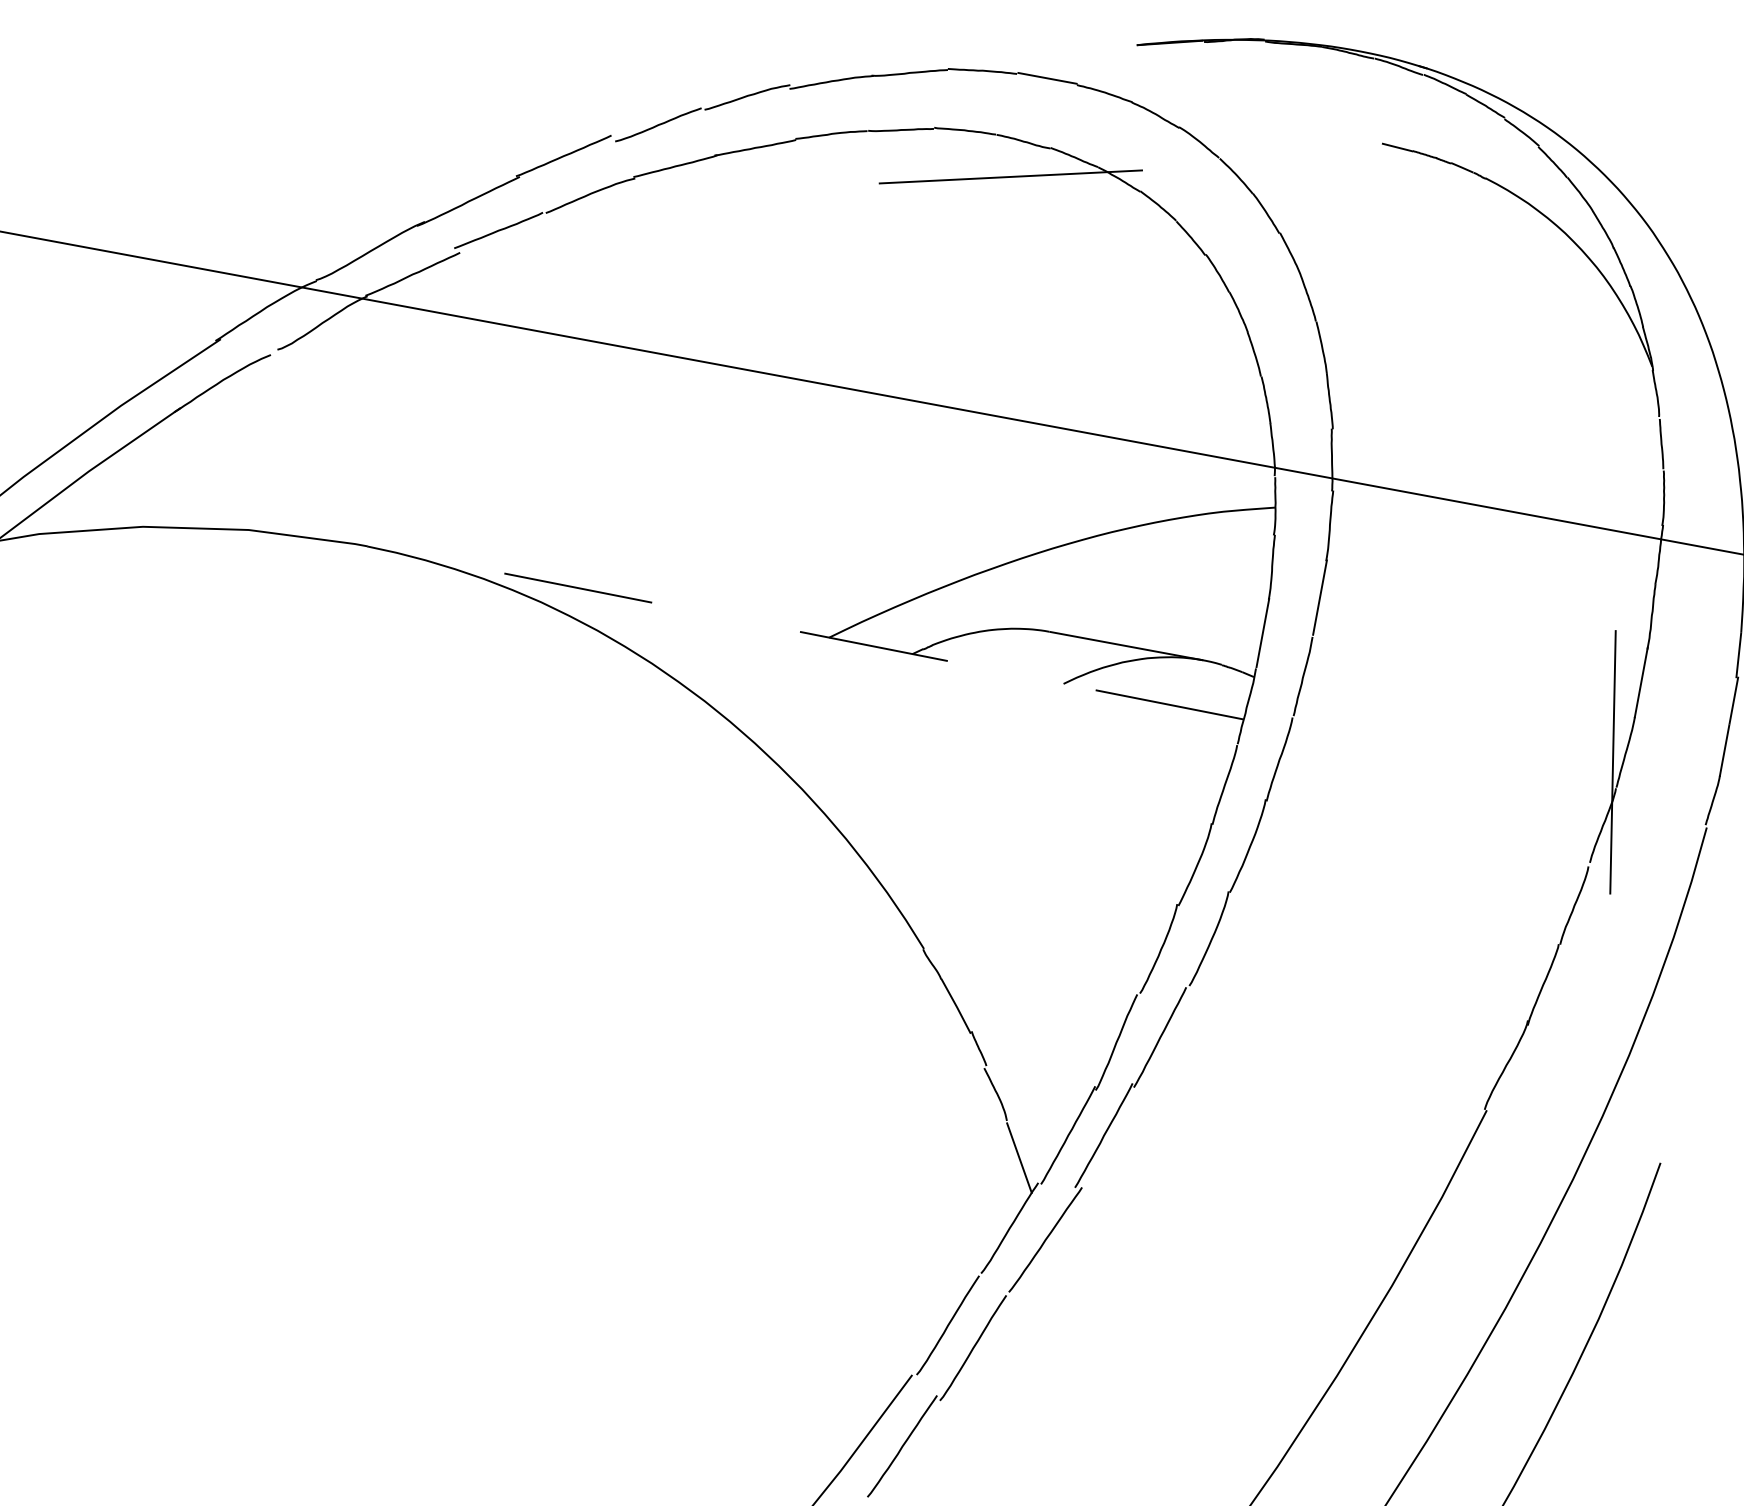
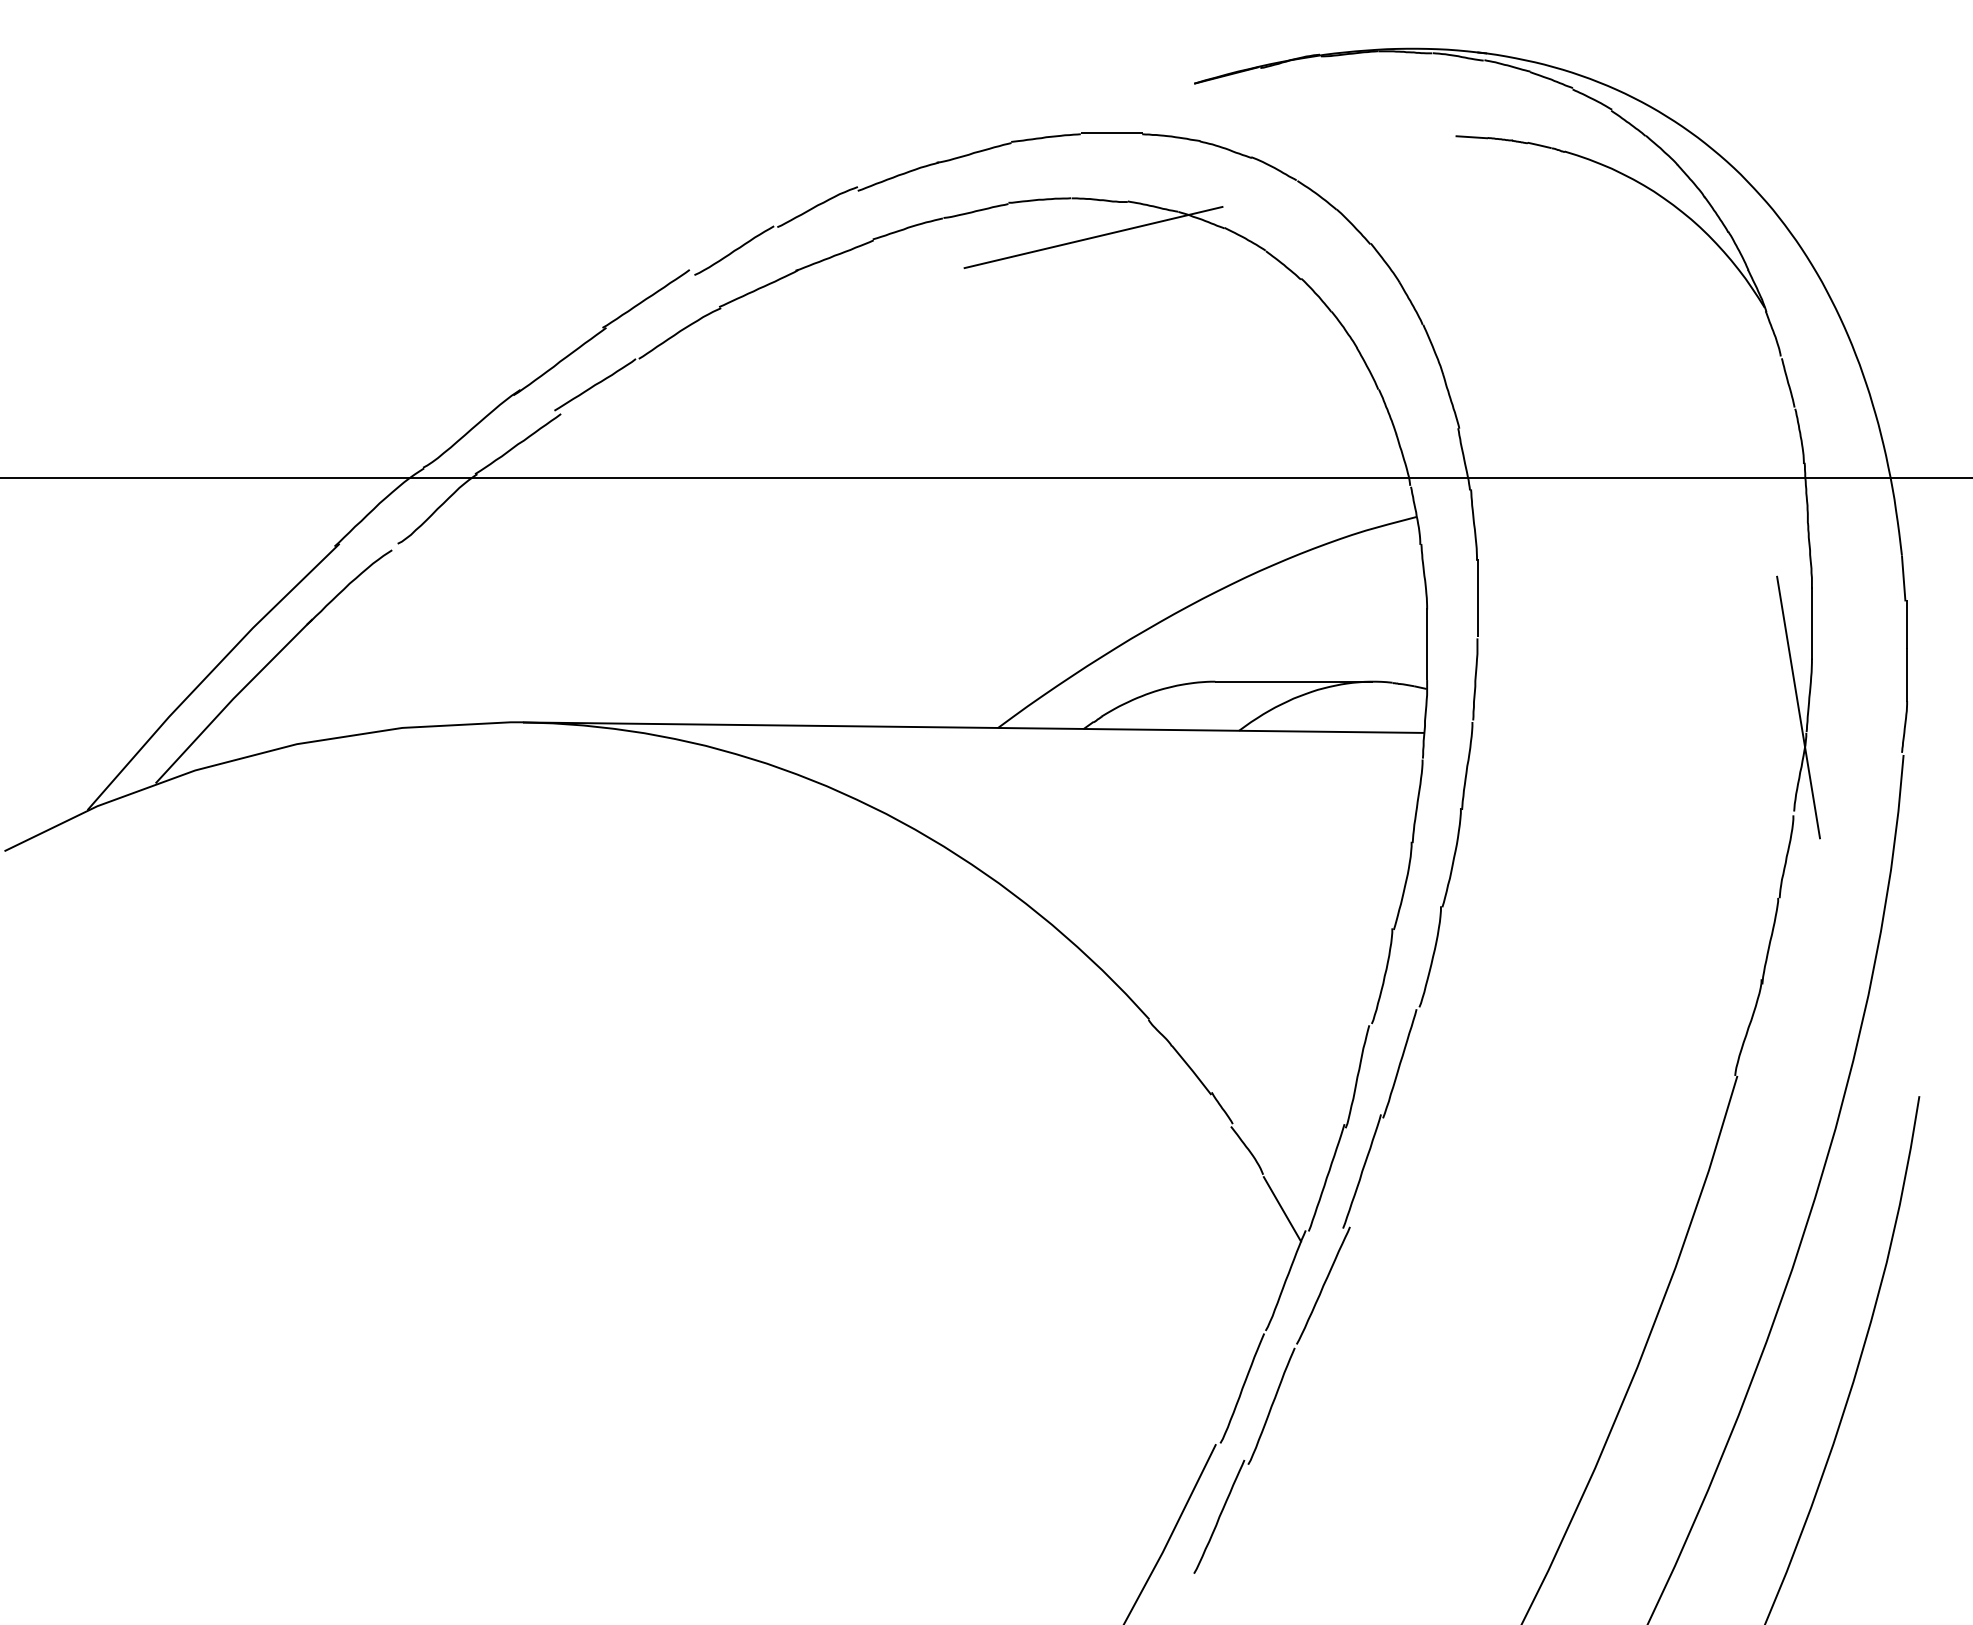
line: (805, 632) -> (973, 727), dashed -> solid

